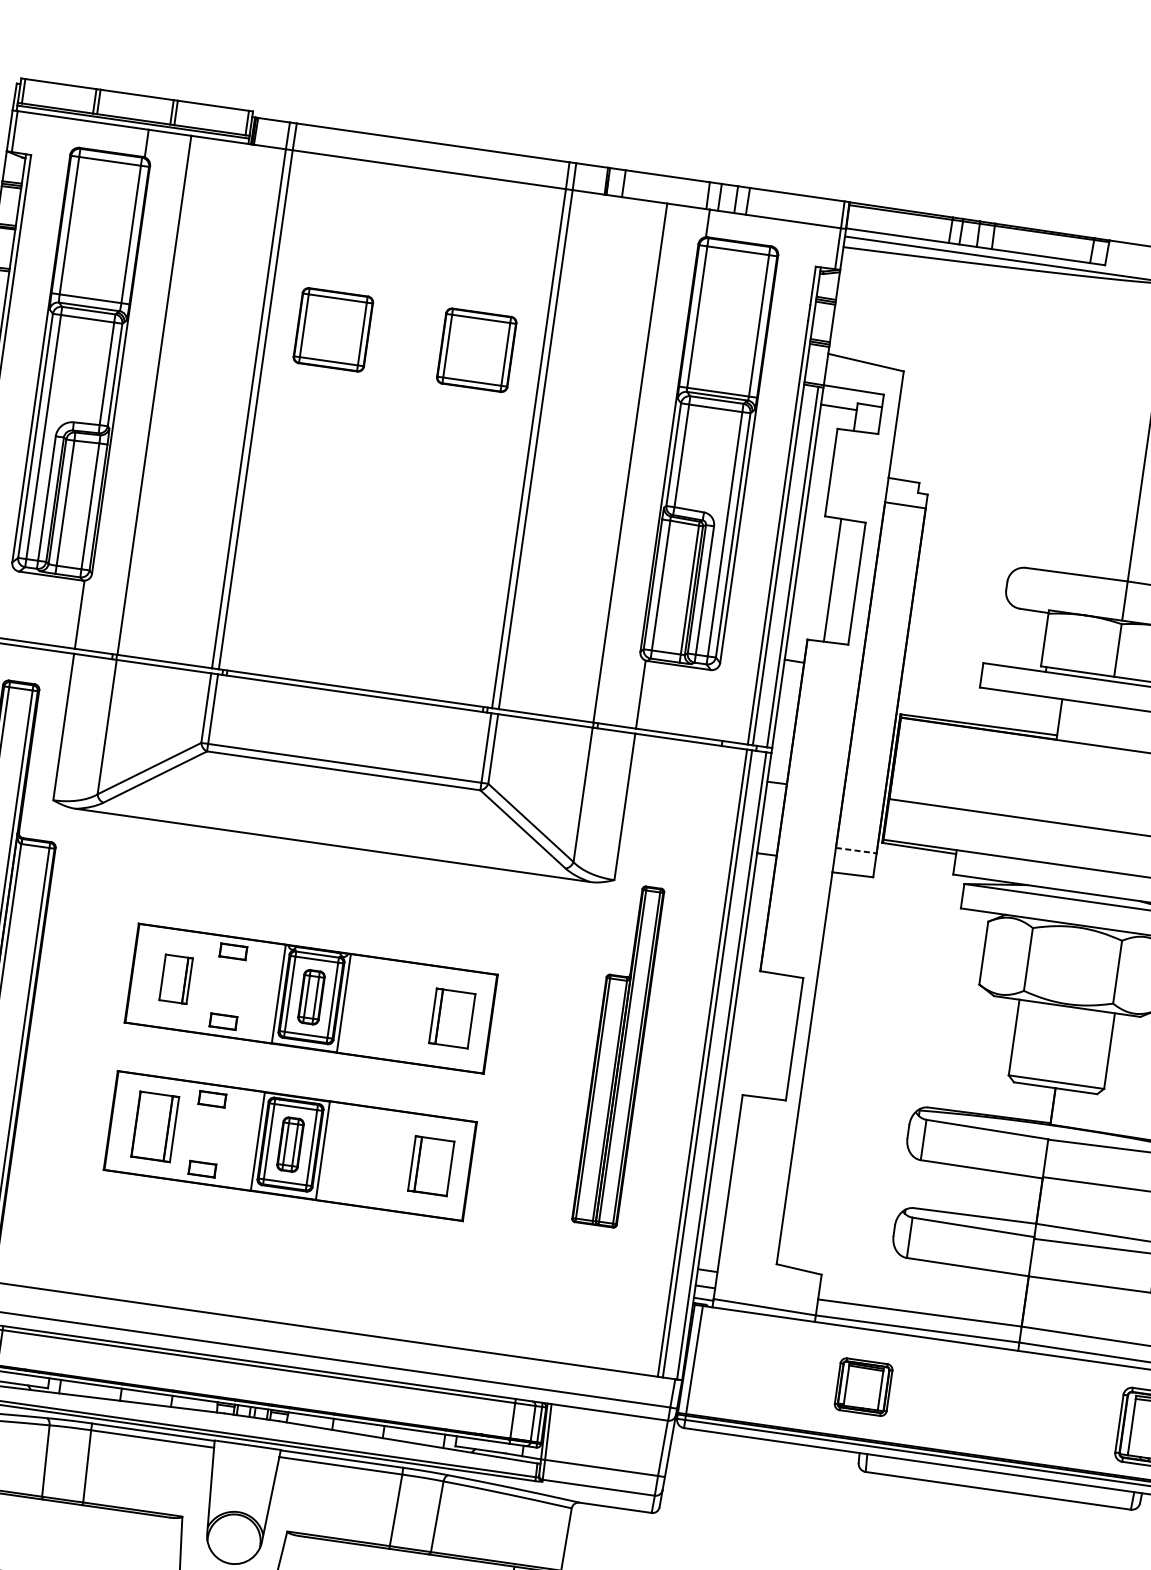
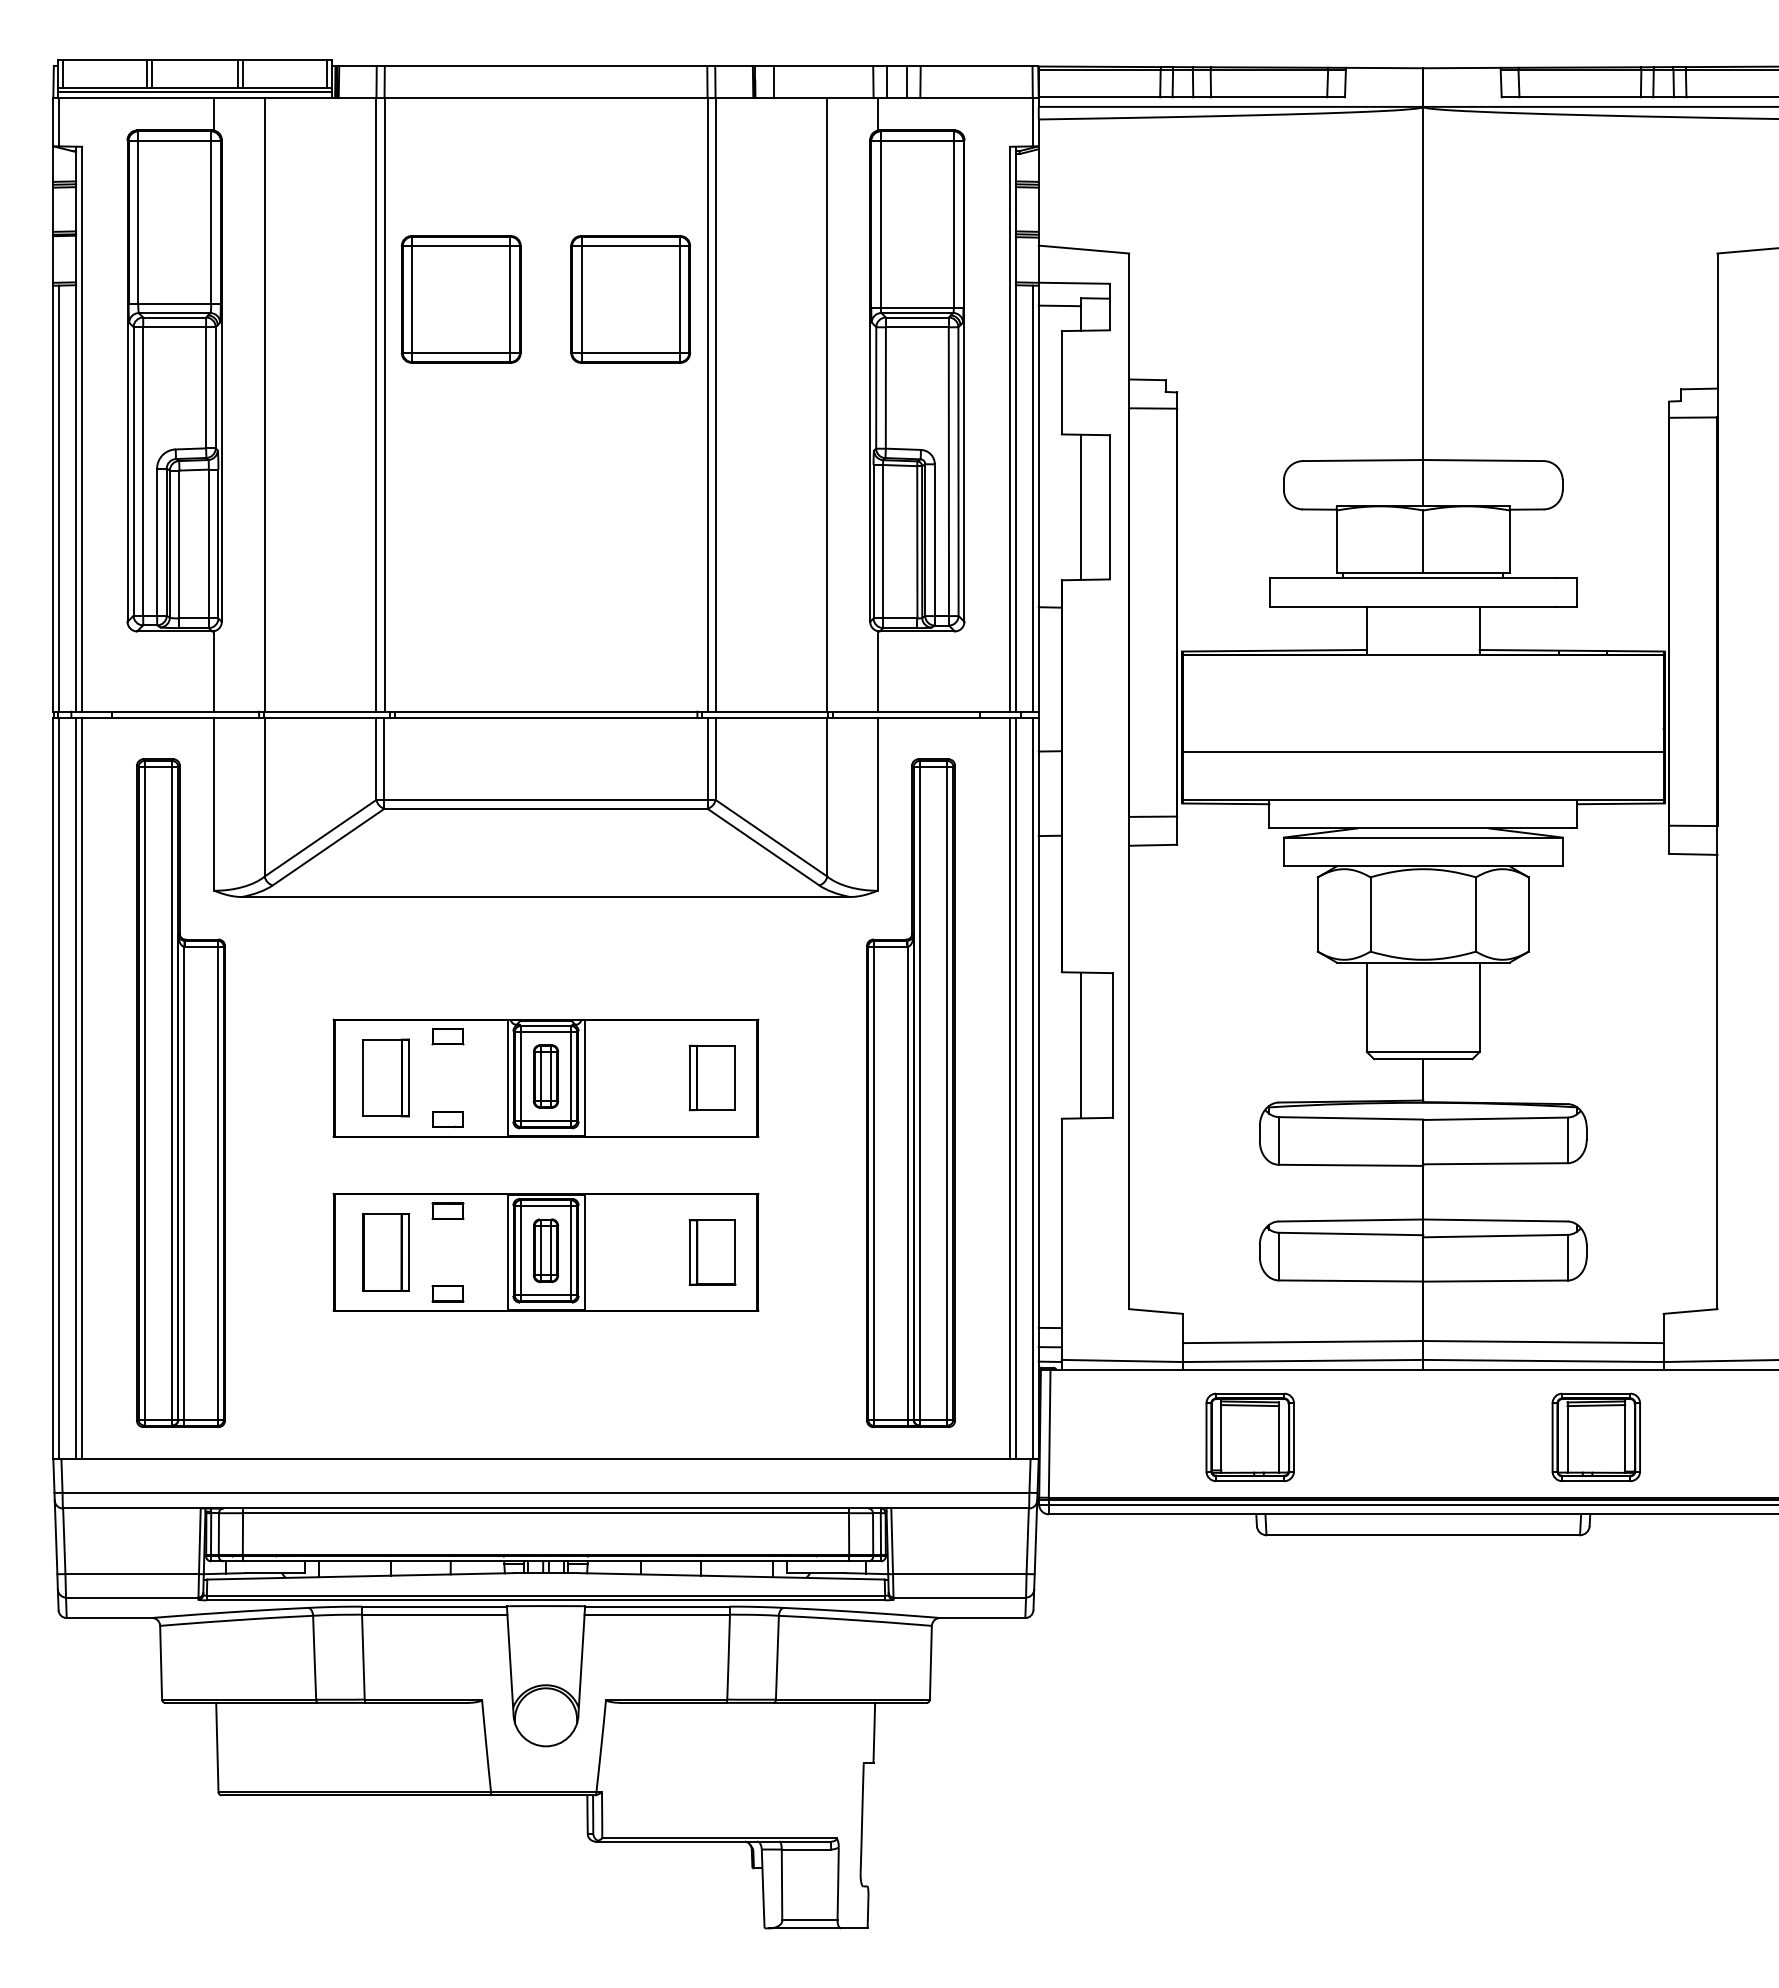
part: (332, 329) -> (460, 299), size x1.43
part: (476, 350) -> (630, 299), size x1.43
line: (856, 850) -> (1153, 816), dashed -> solid
part: (175, 978) -> (385, 1077), size x1.43
line: (768, 1035) -> (1081, 1045), added
part: (617, 1055) -> (910, 1093), size x1.67
part: (863, 1386) -> (1249, 1436), size x1.43

